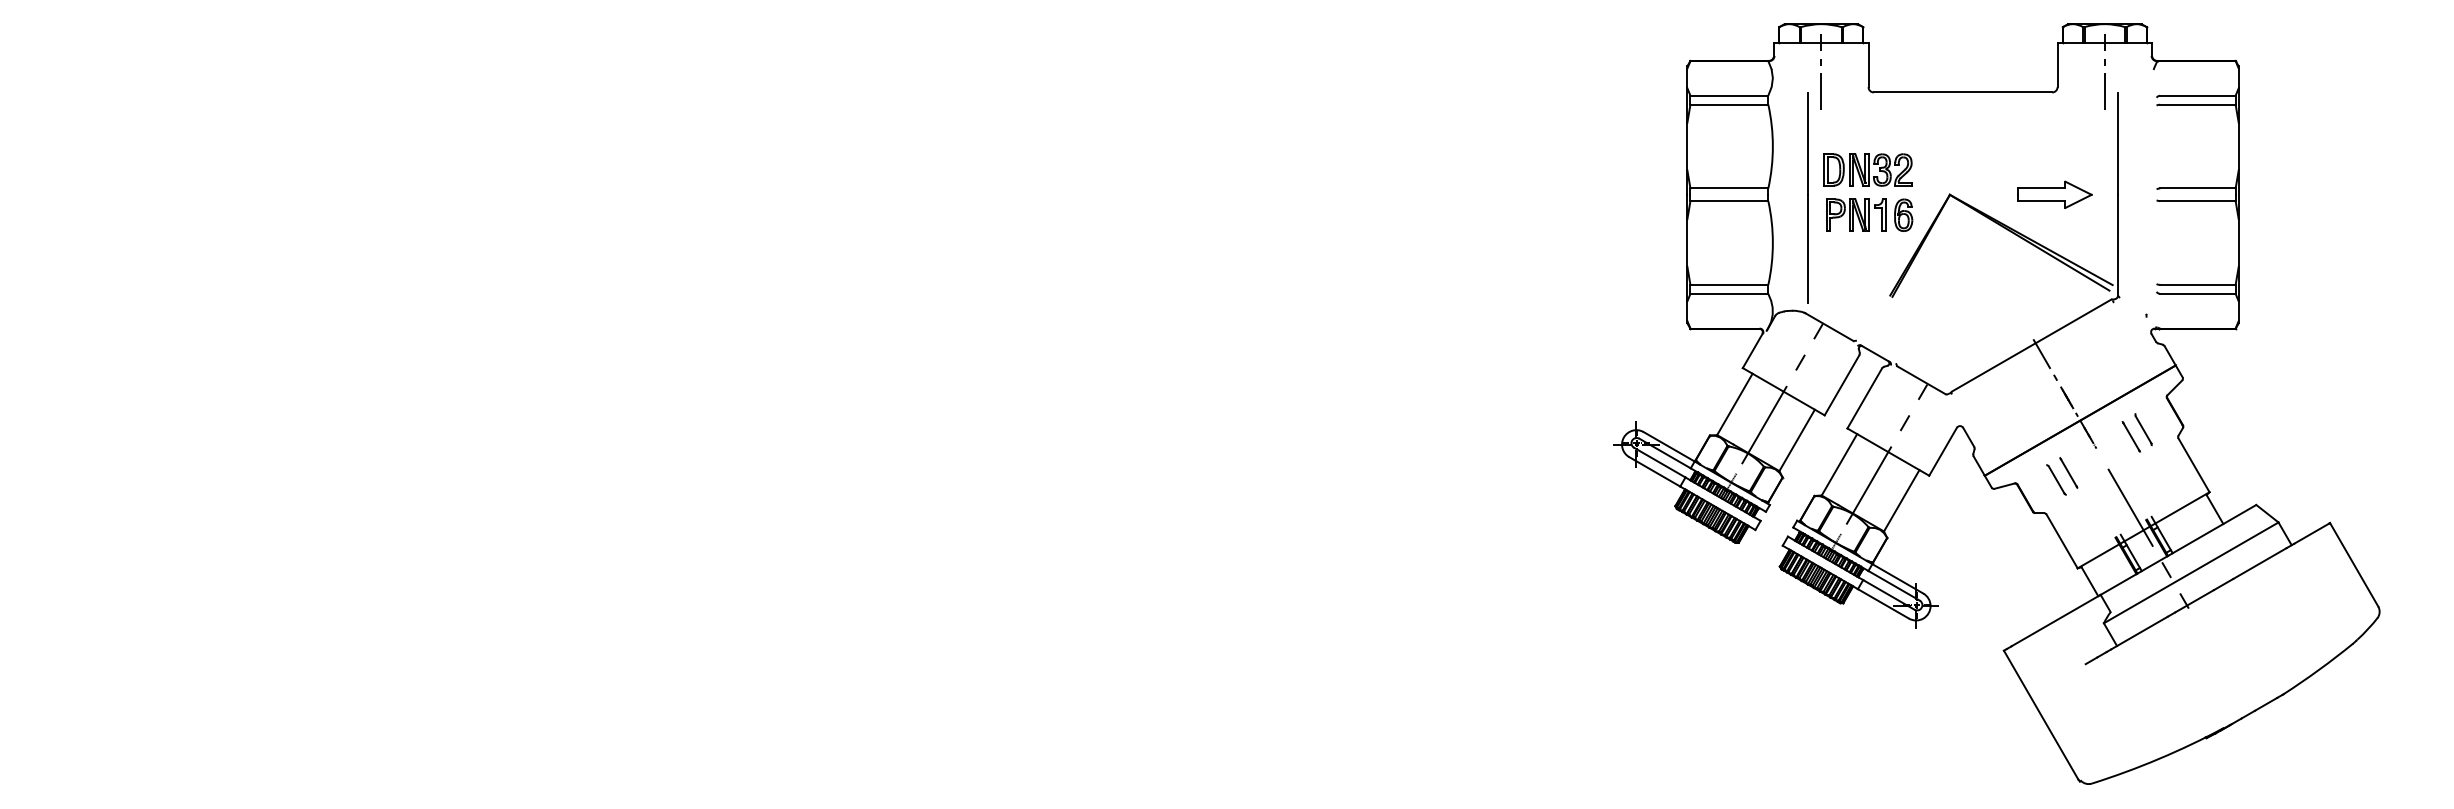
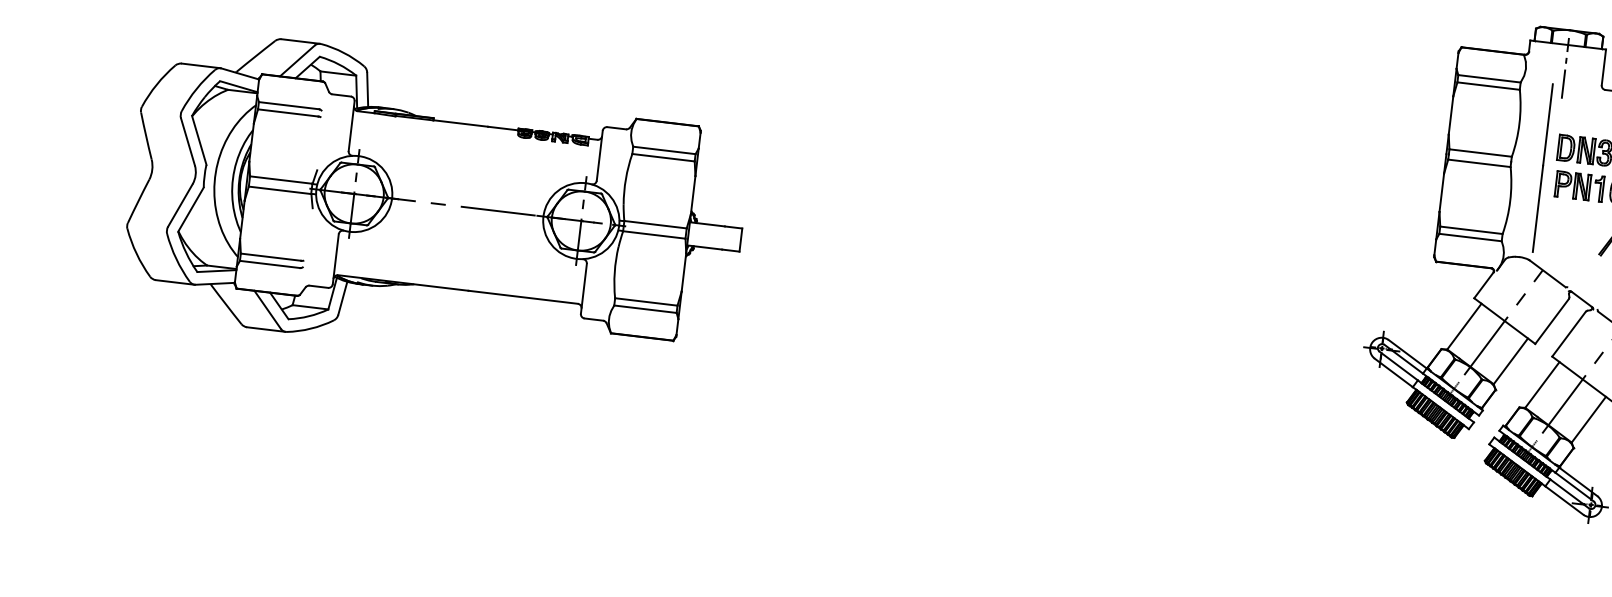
part: (452, 403) -> (437, 203), added

